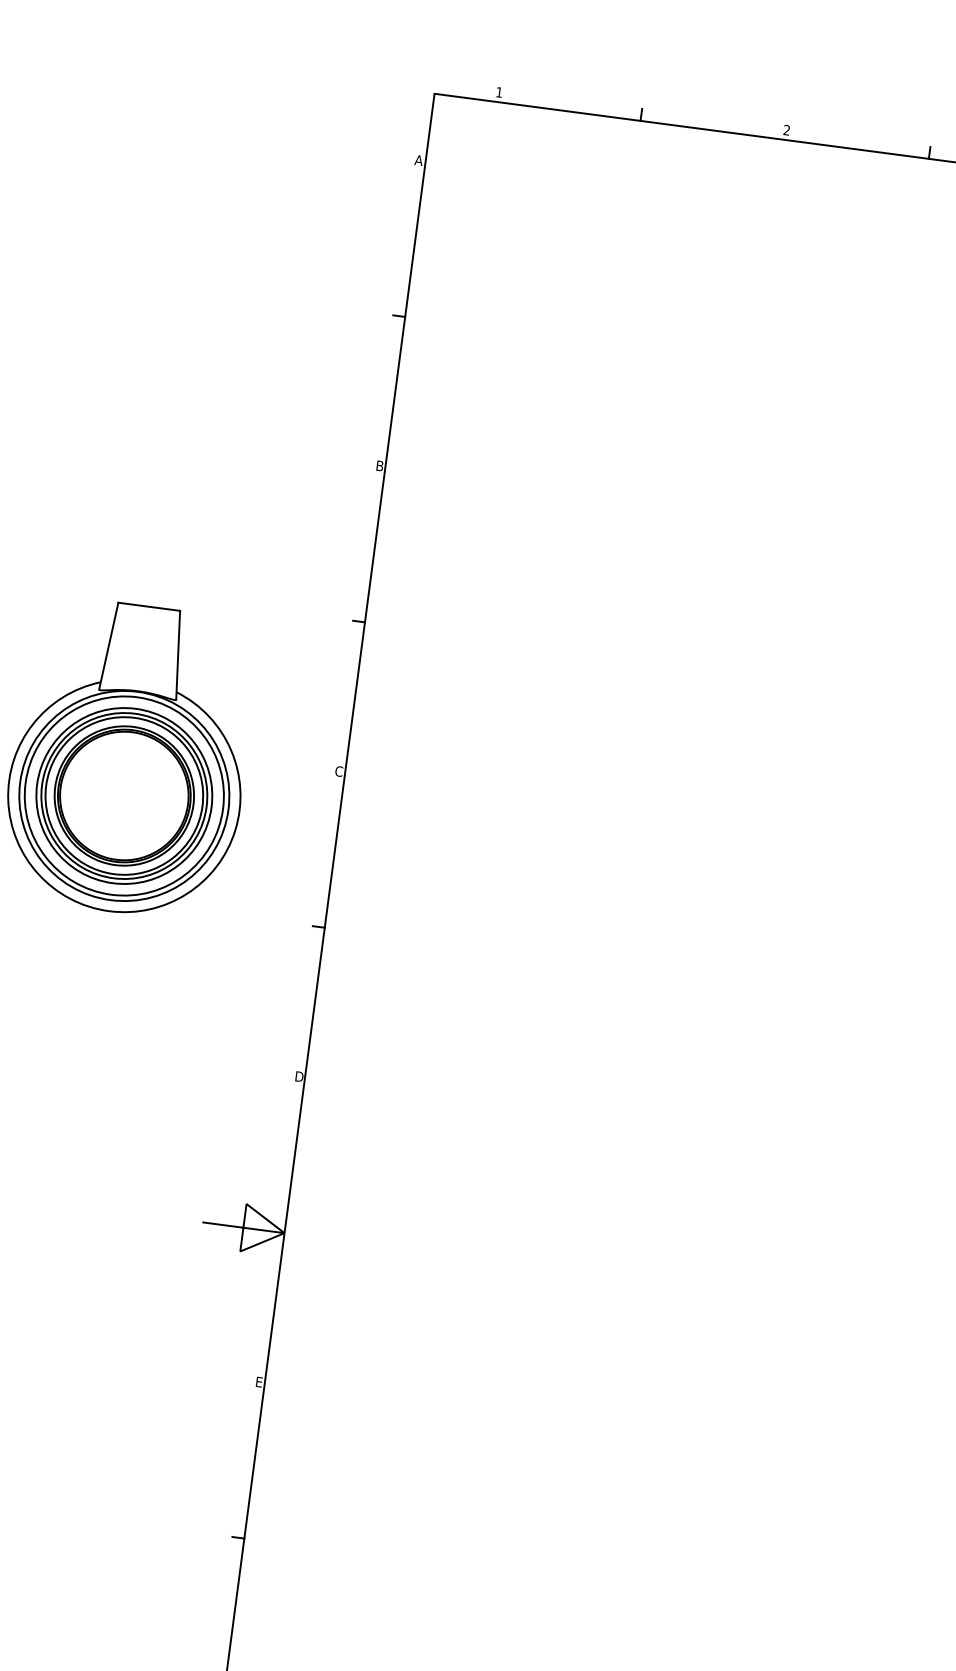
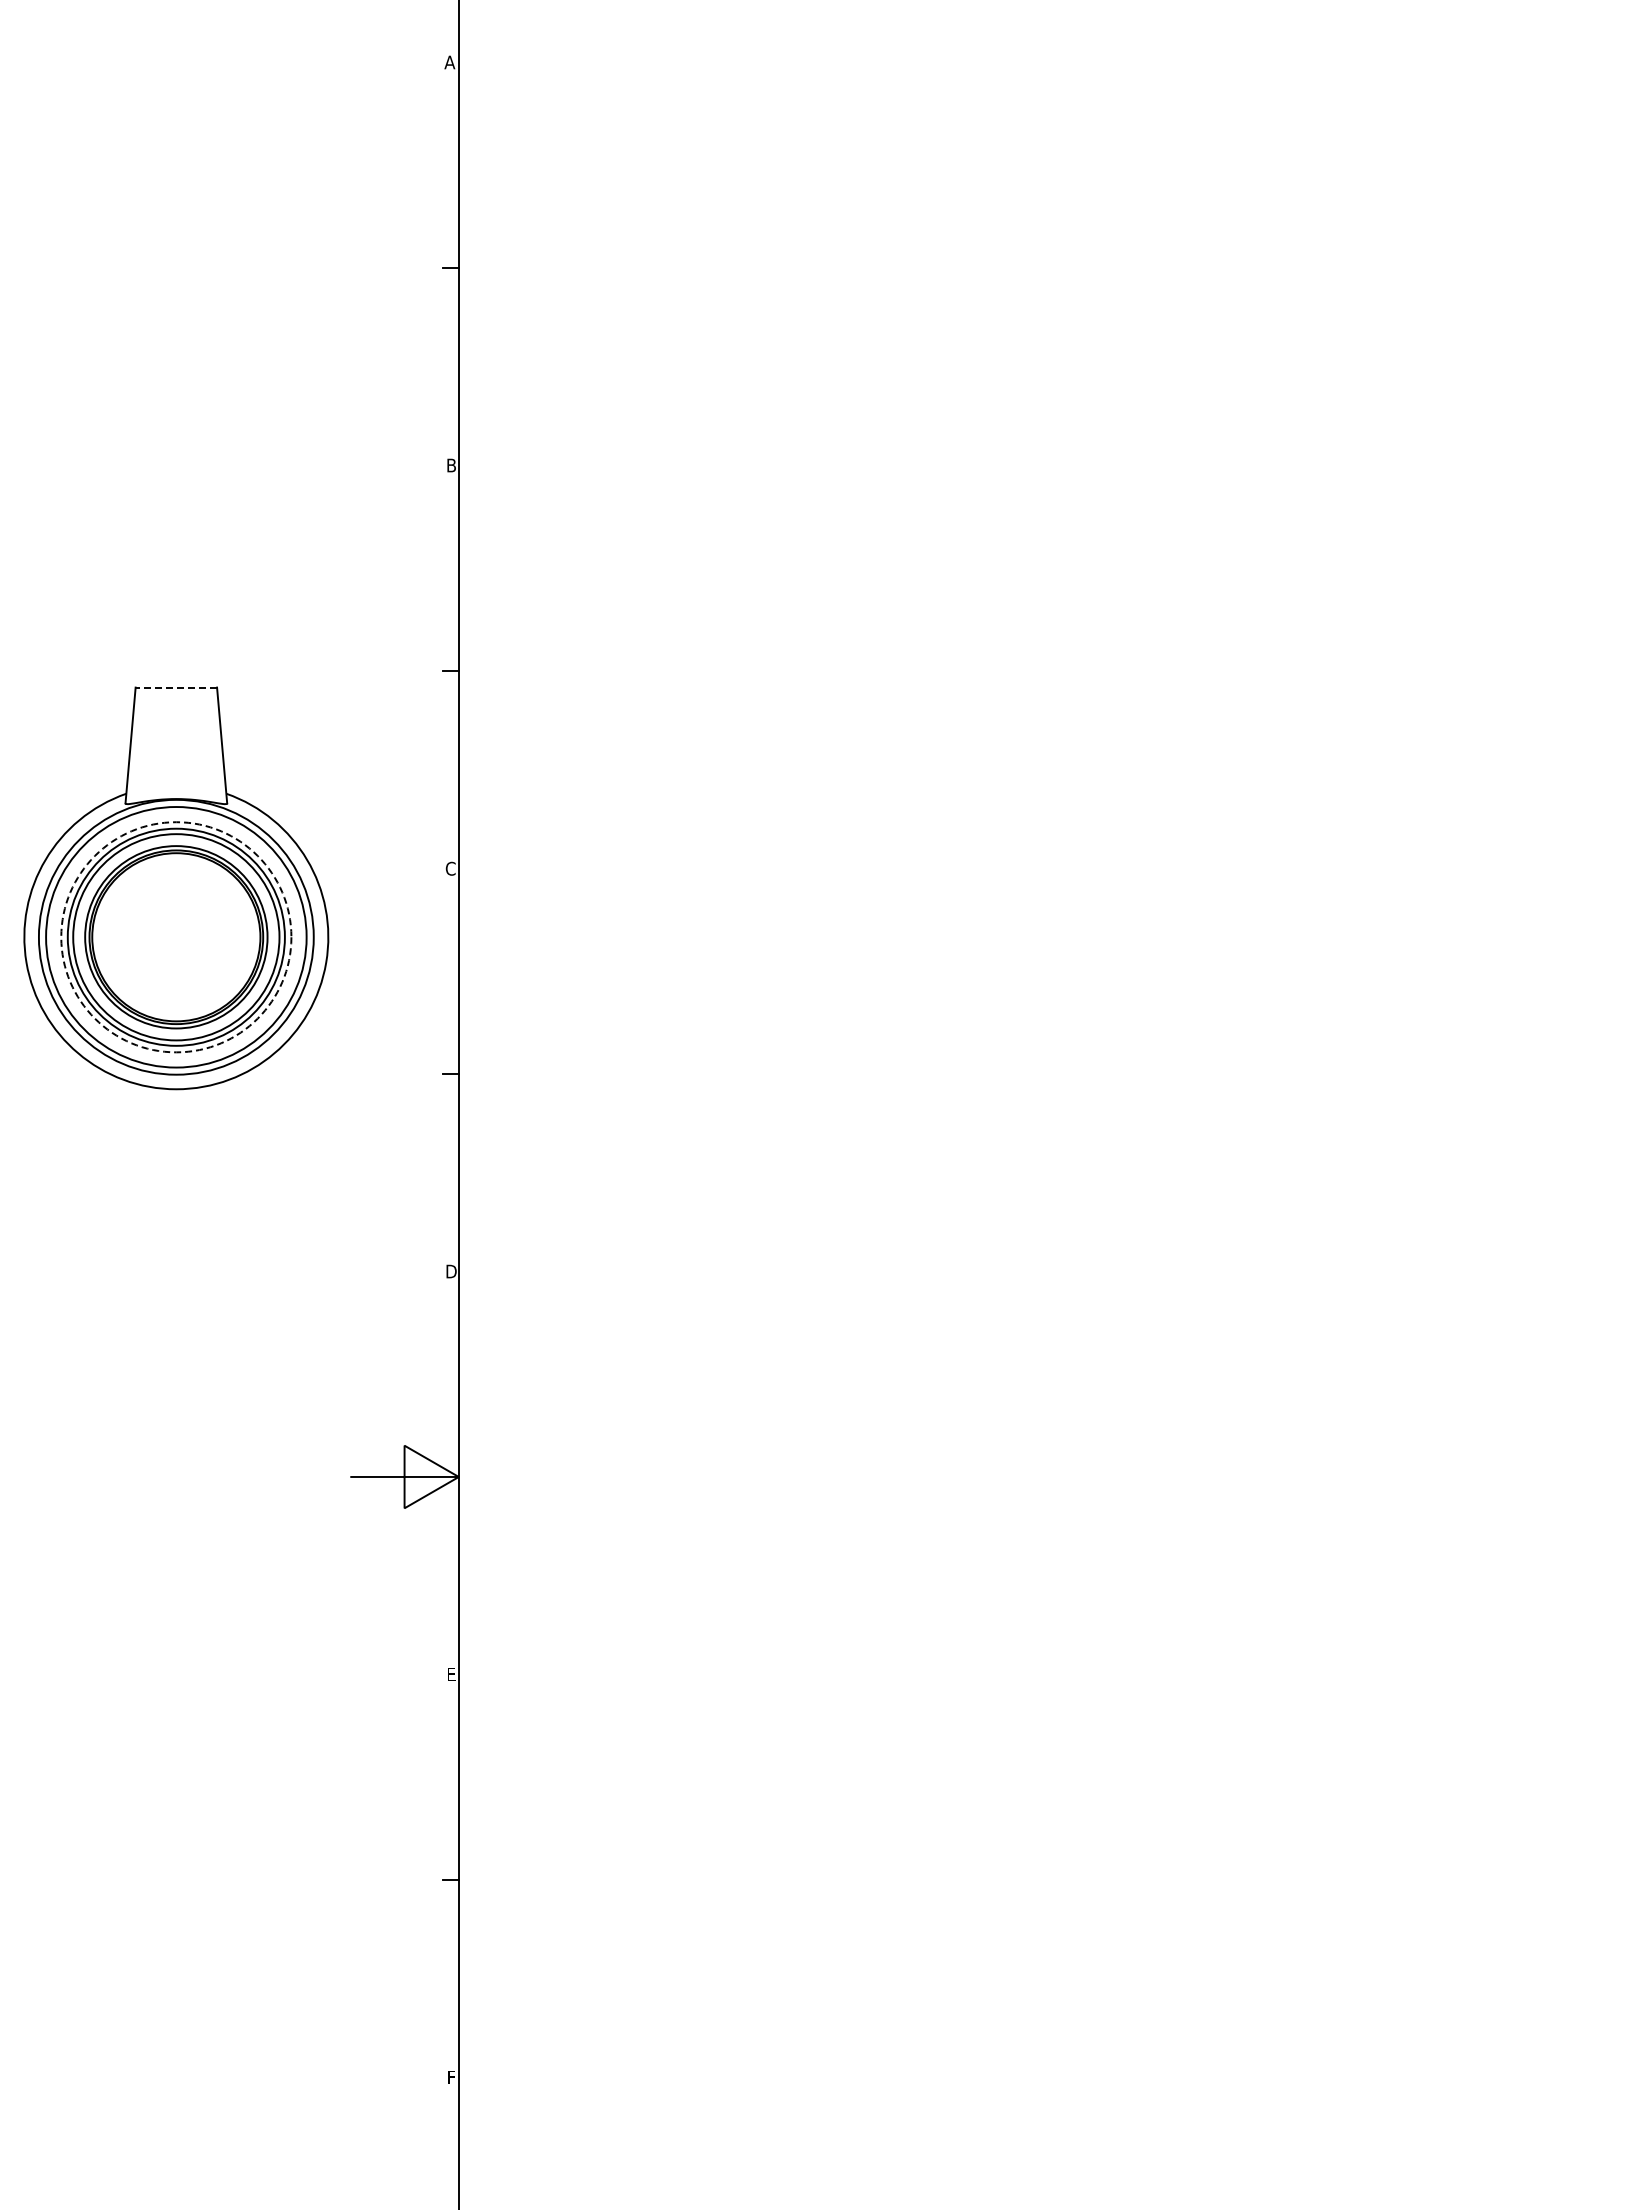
line: (149, 606) -> (176, 687), solid -> dashed
circle: (124, 796) -> (176, 937), solid -> dashed

